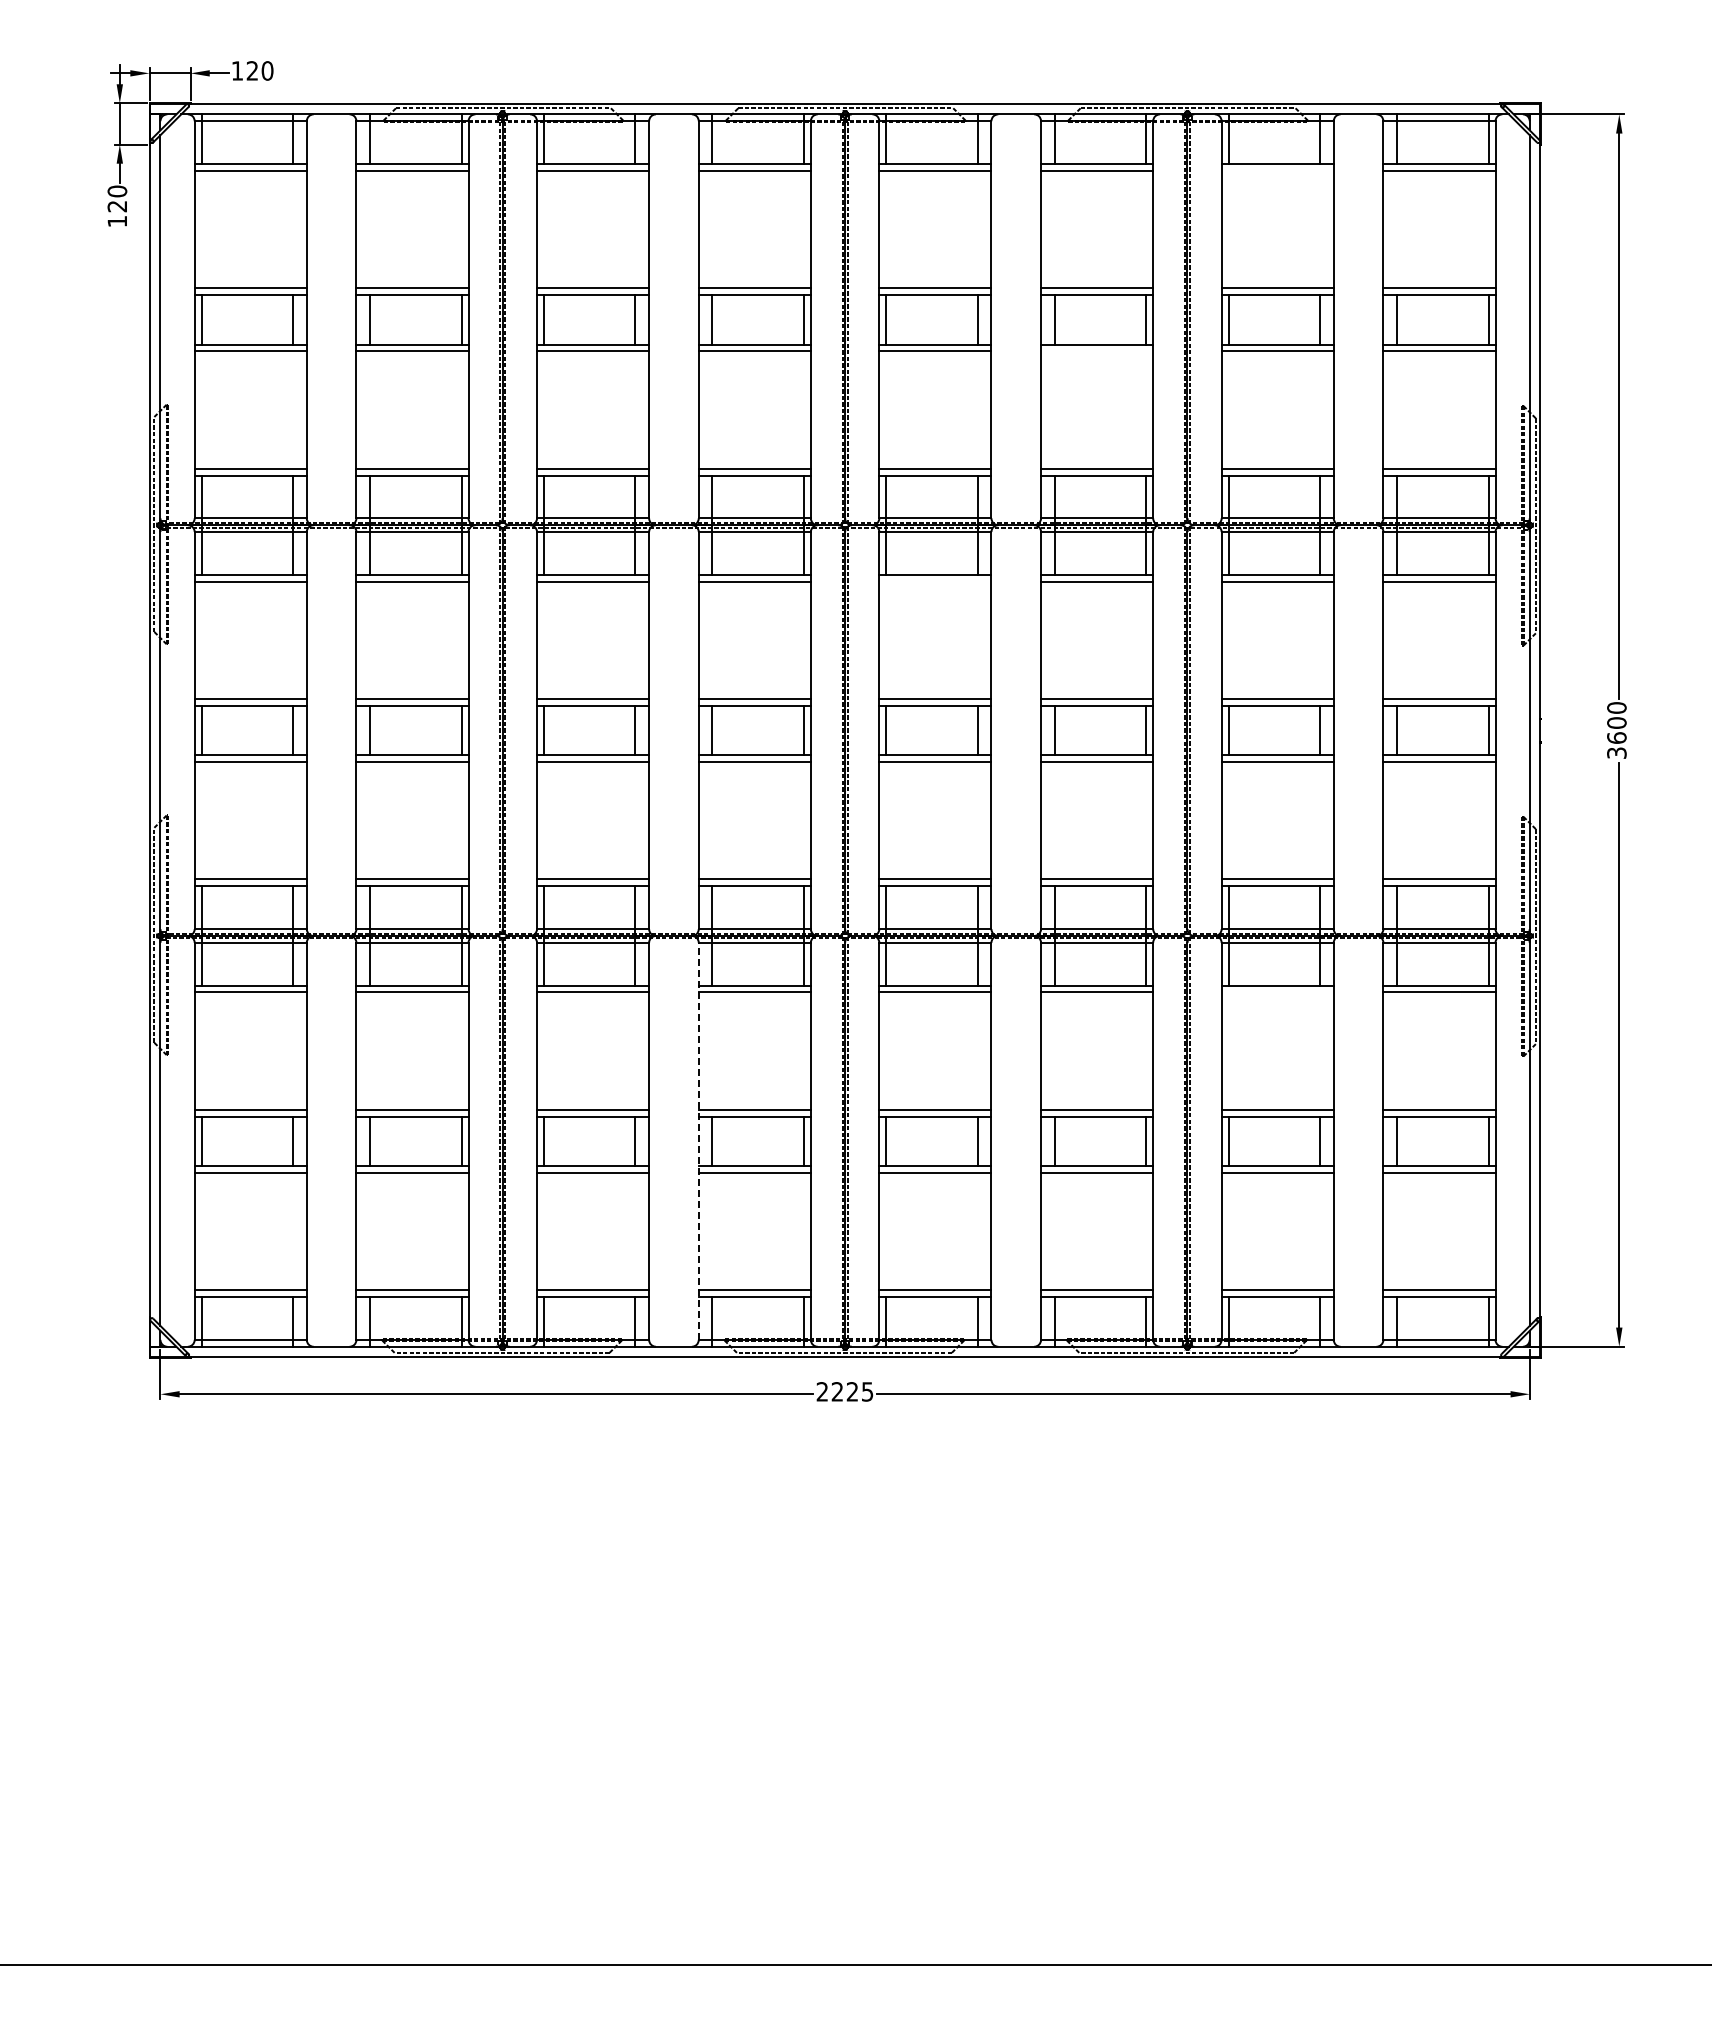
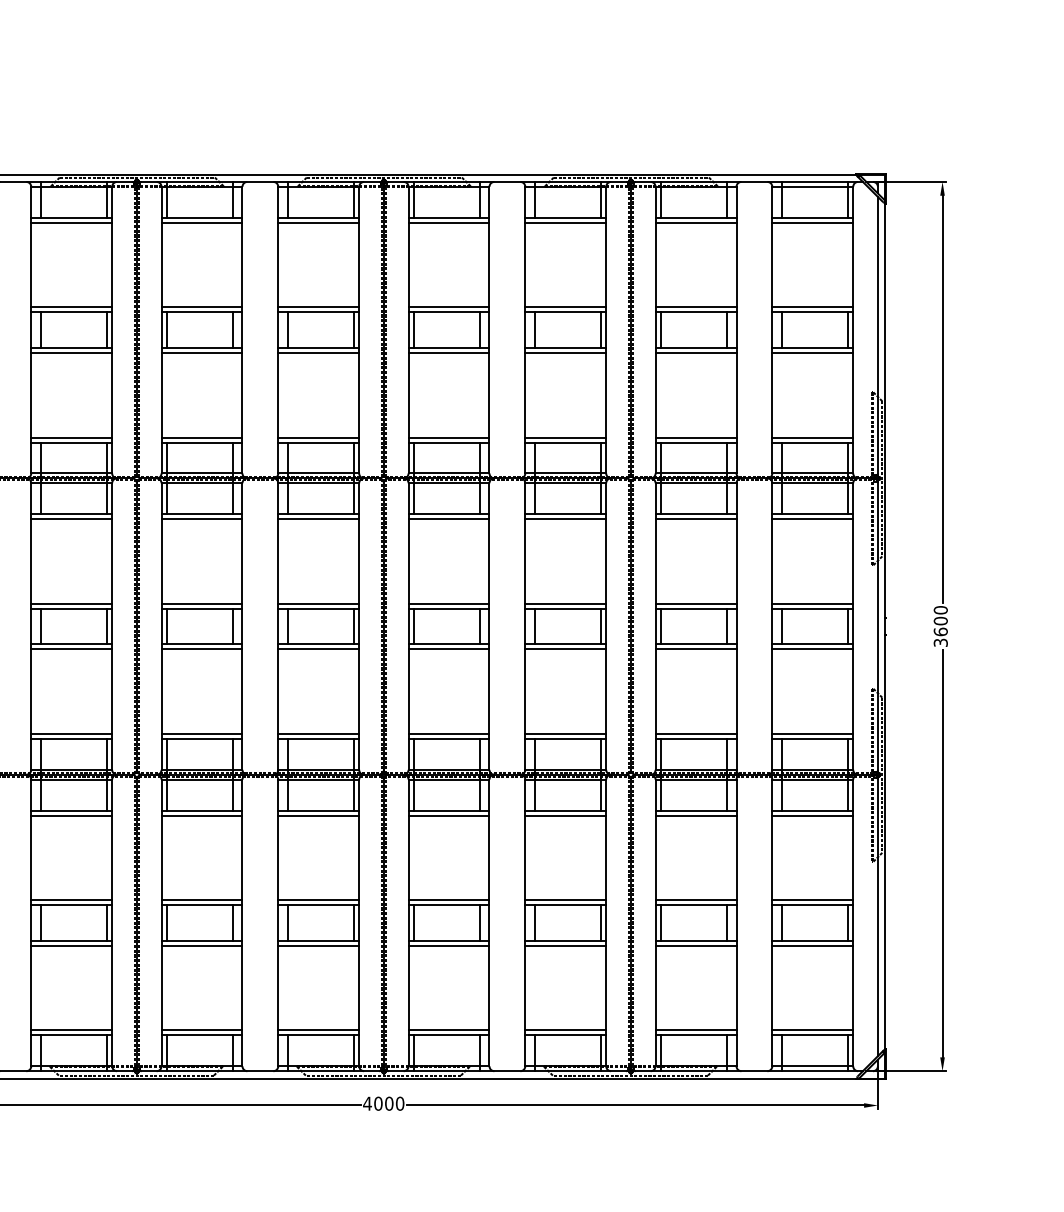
line: (1277, 170) -> (695, 222), added
line: (1097, 351) -> (566, 353), added
line: (935, 581) -> (449, 518), added
line: (1277, 992) -> (695, 815), added
line: (698, 1141) -> (278, 923), dashed -> solid
text: (844, 1391) -> (383, 1103), 2225 -> 4000

